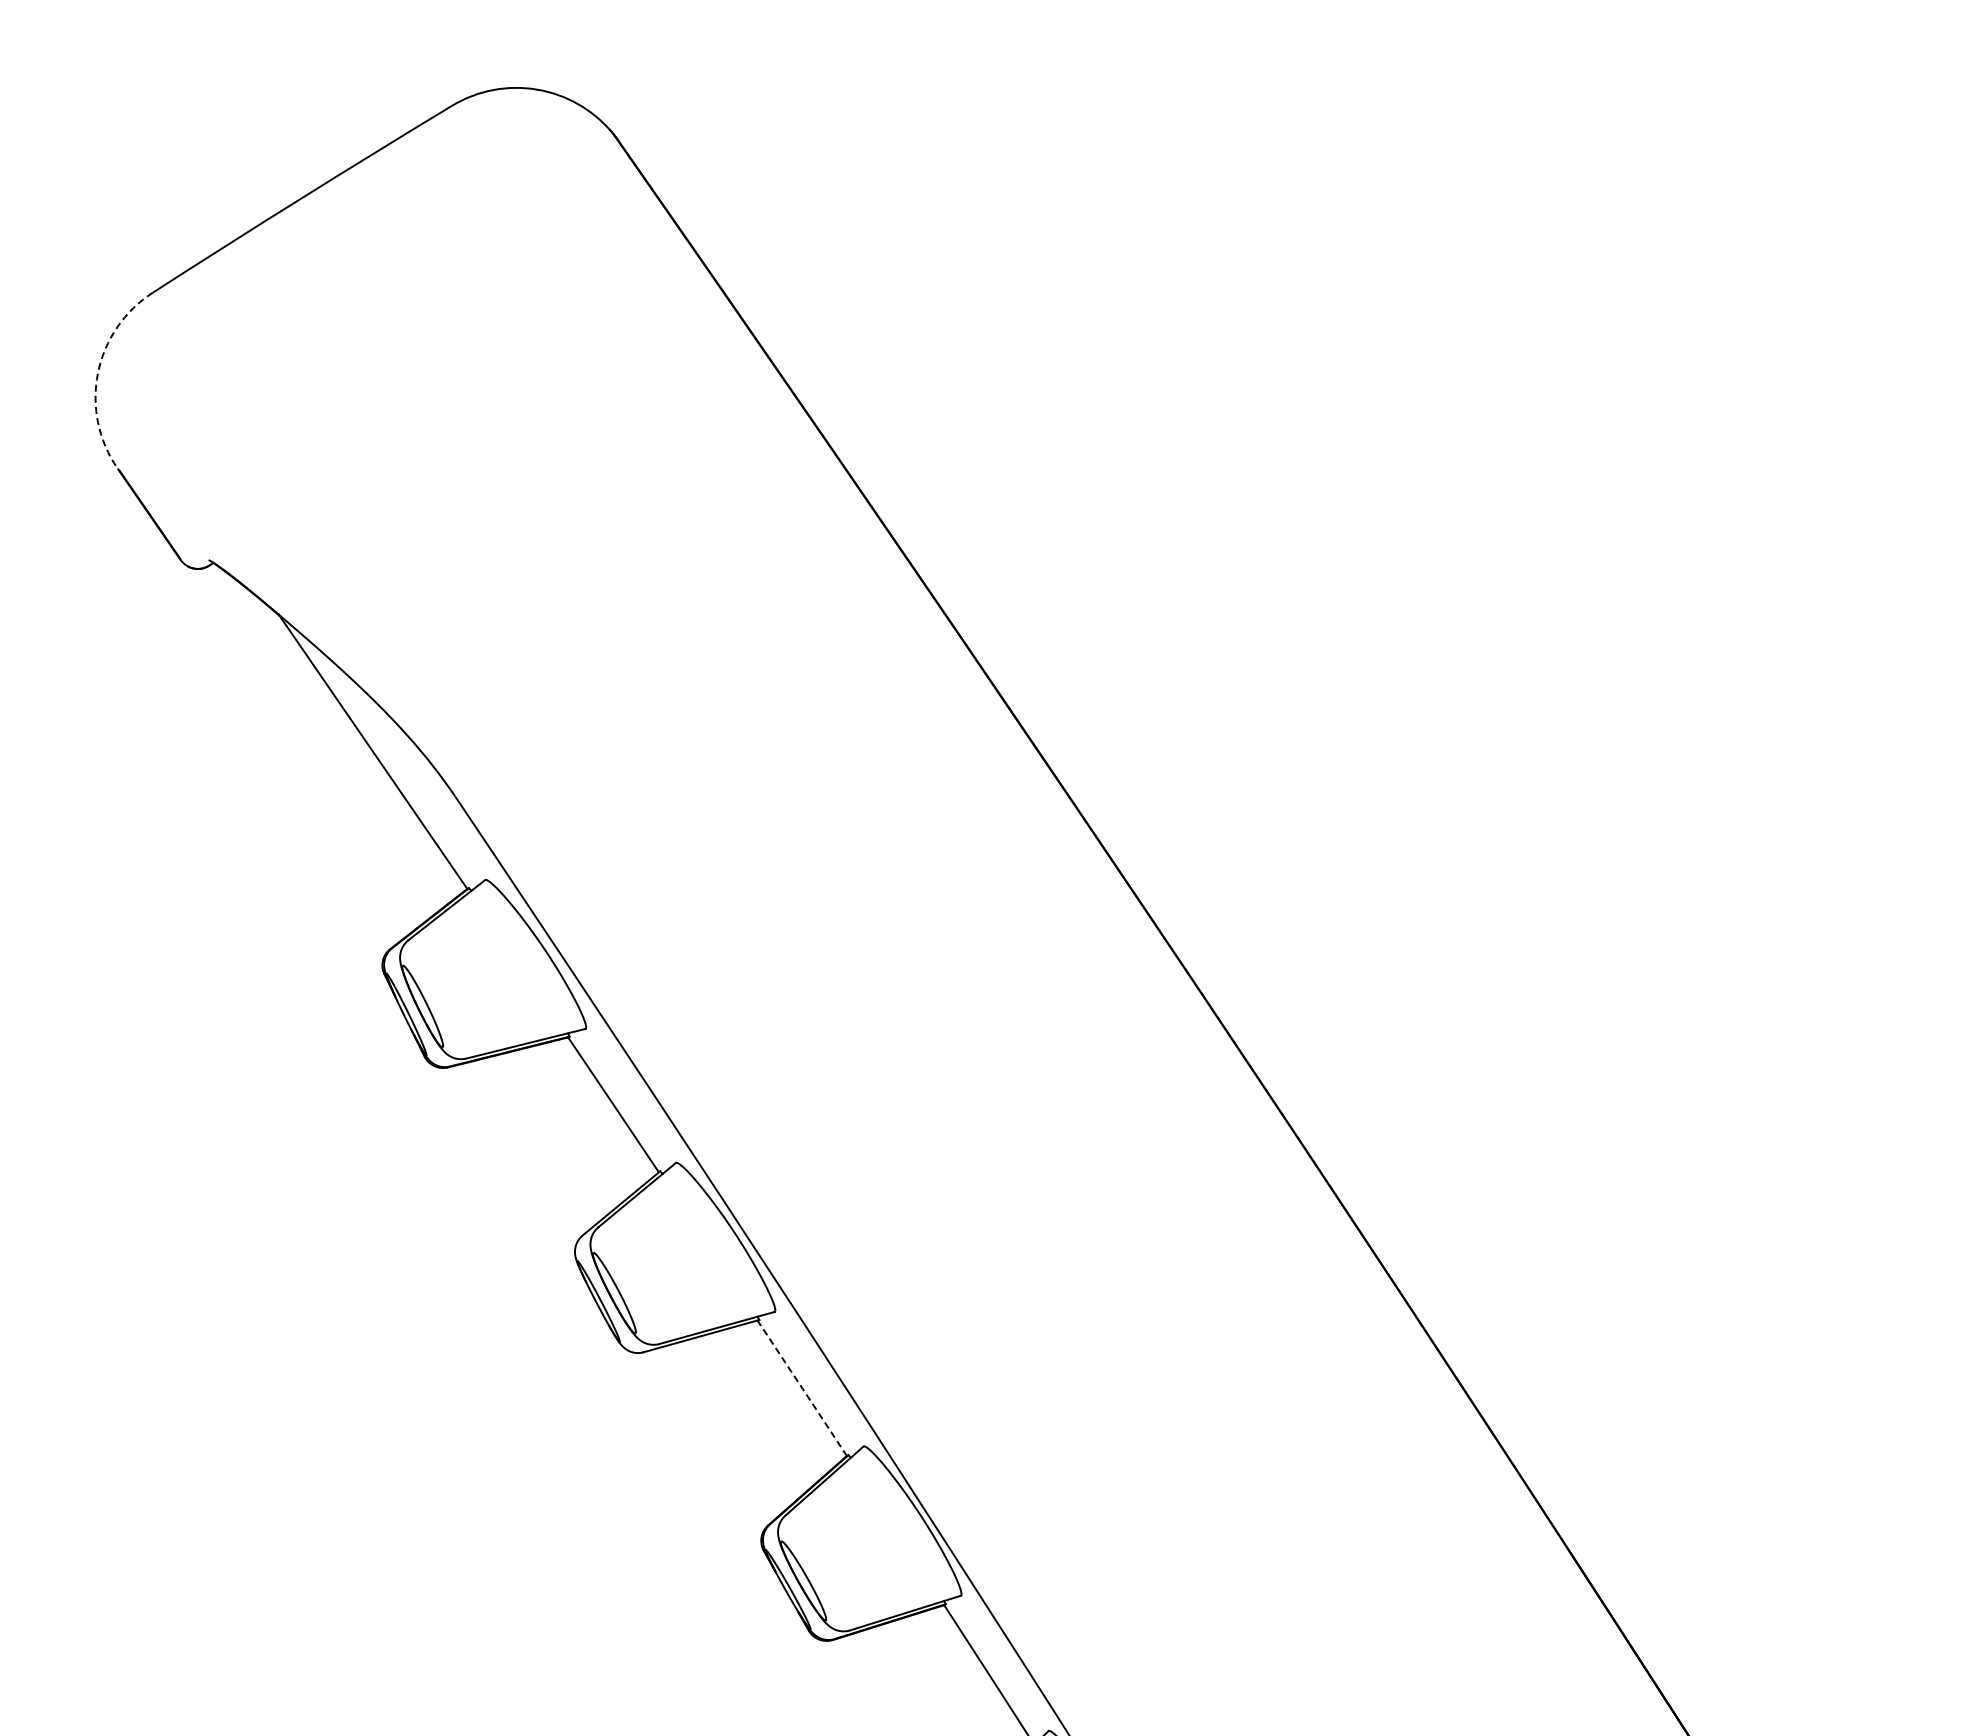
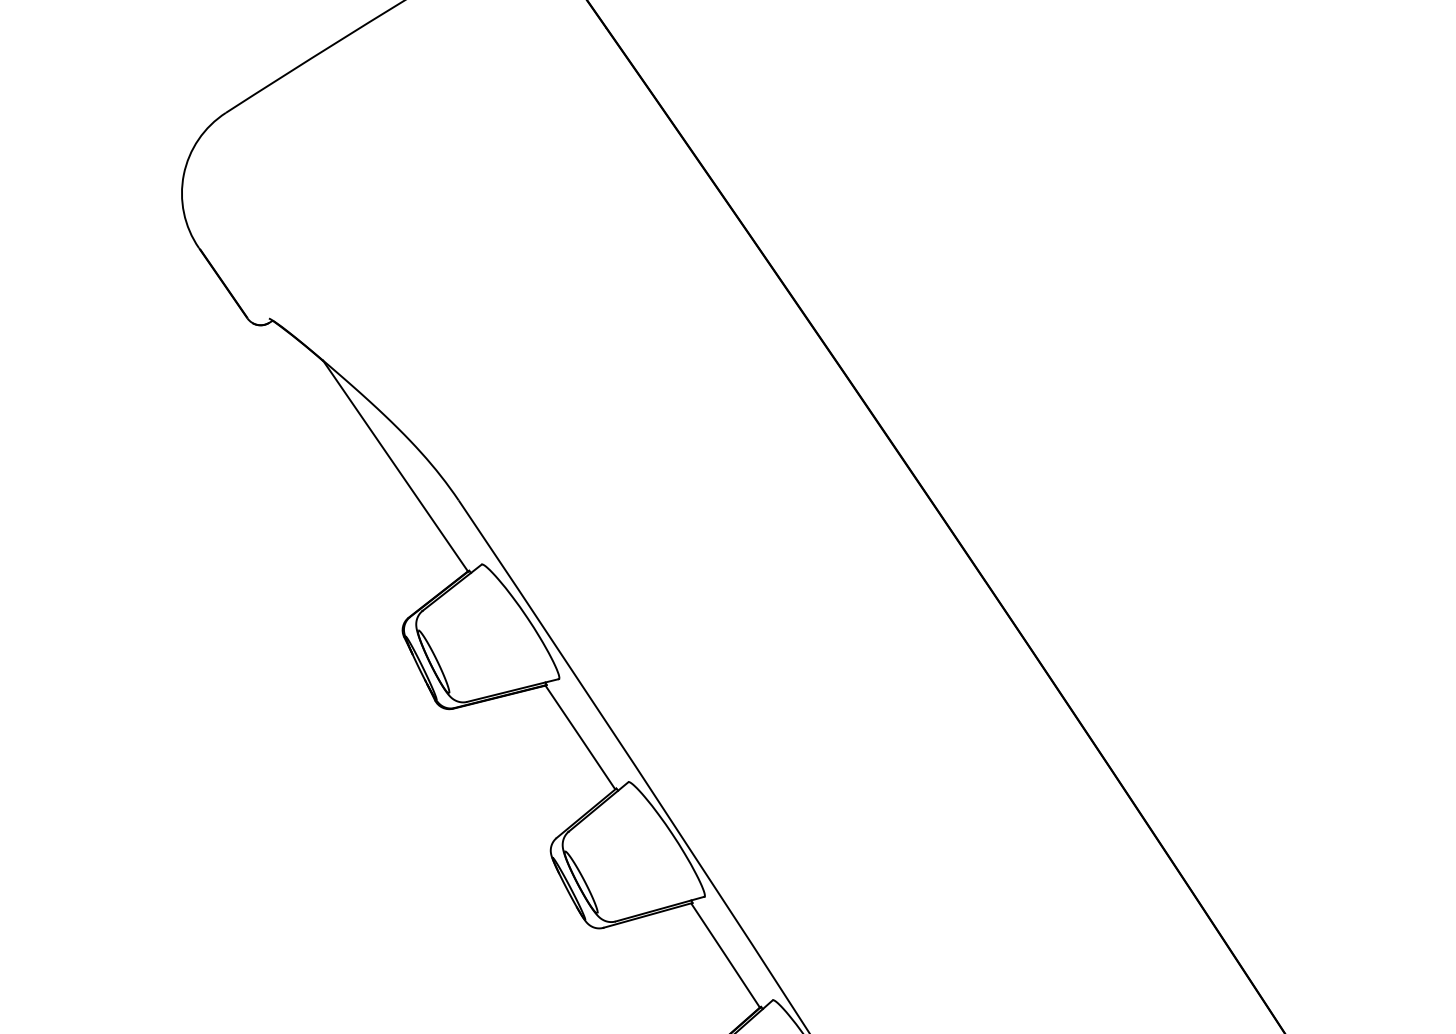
arc: (97, 373) -> (183, 174), dashed -> solid
arc: (802, 1388) -> (725, 955), dashed -> solid

